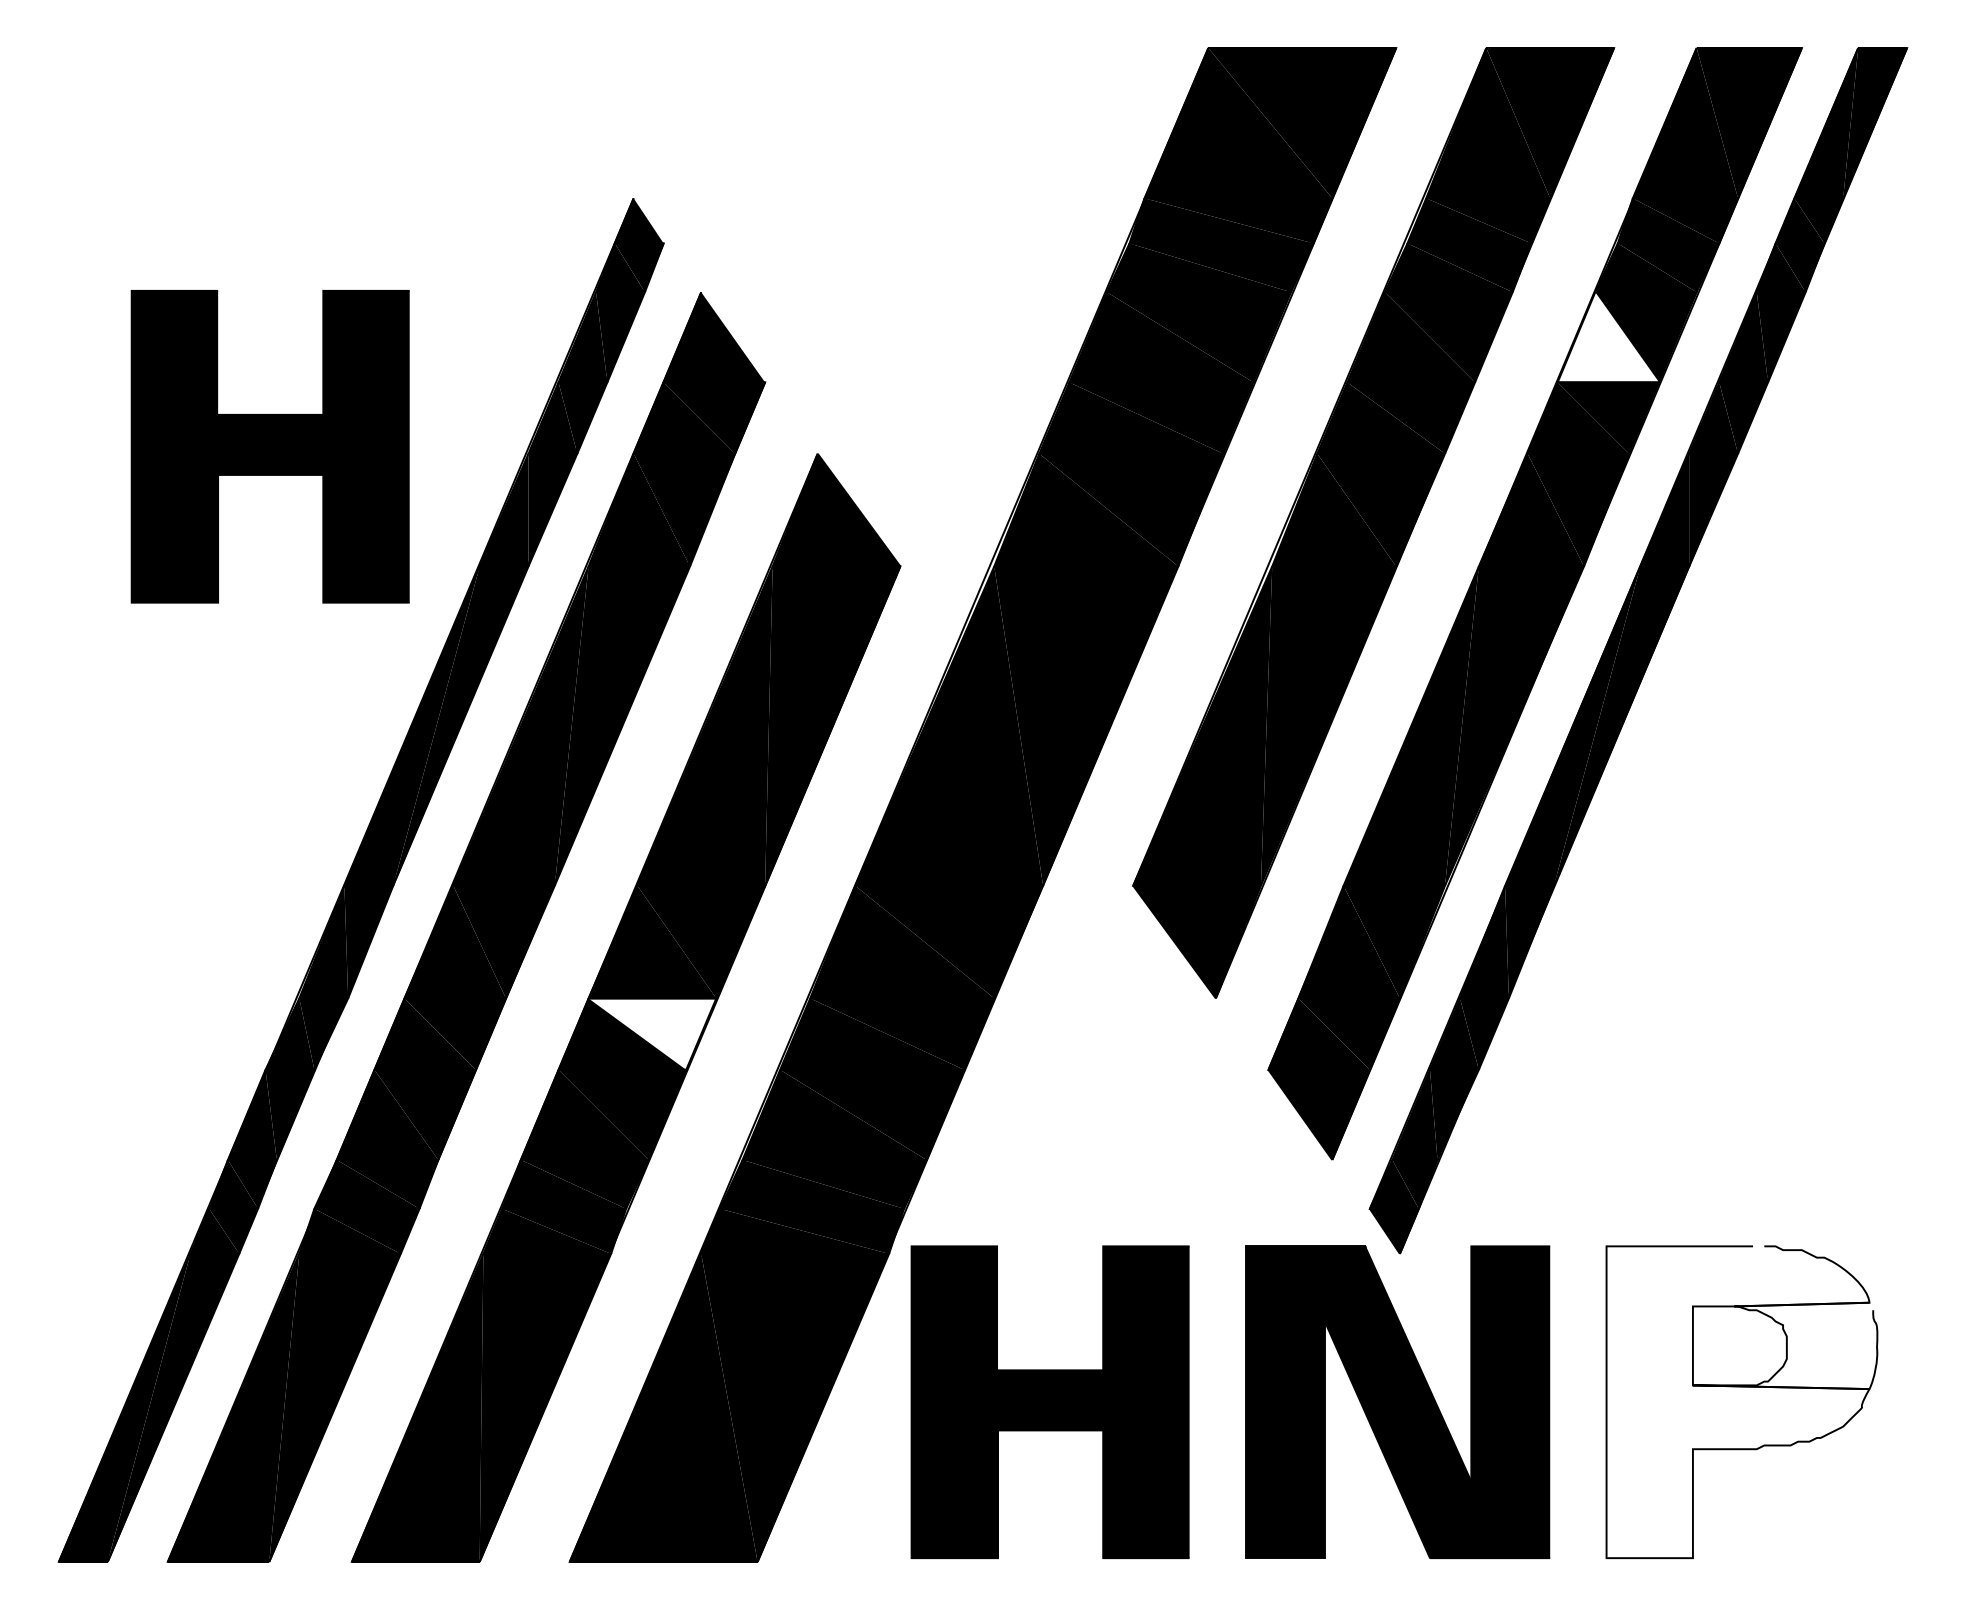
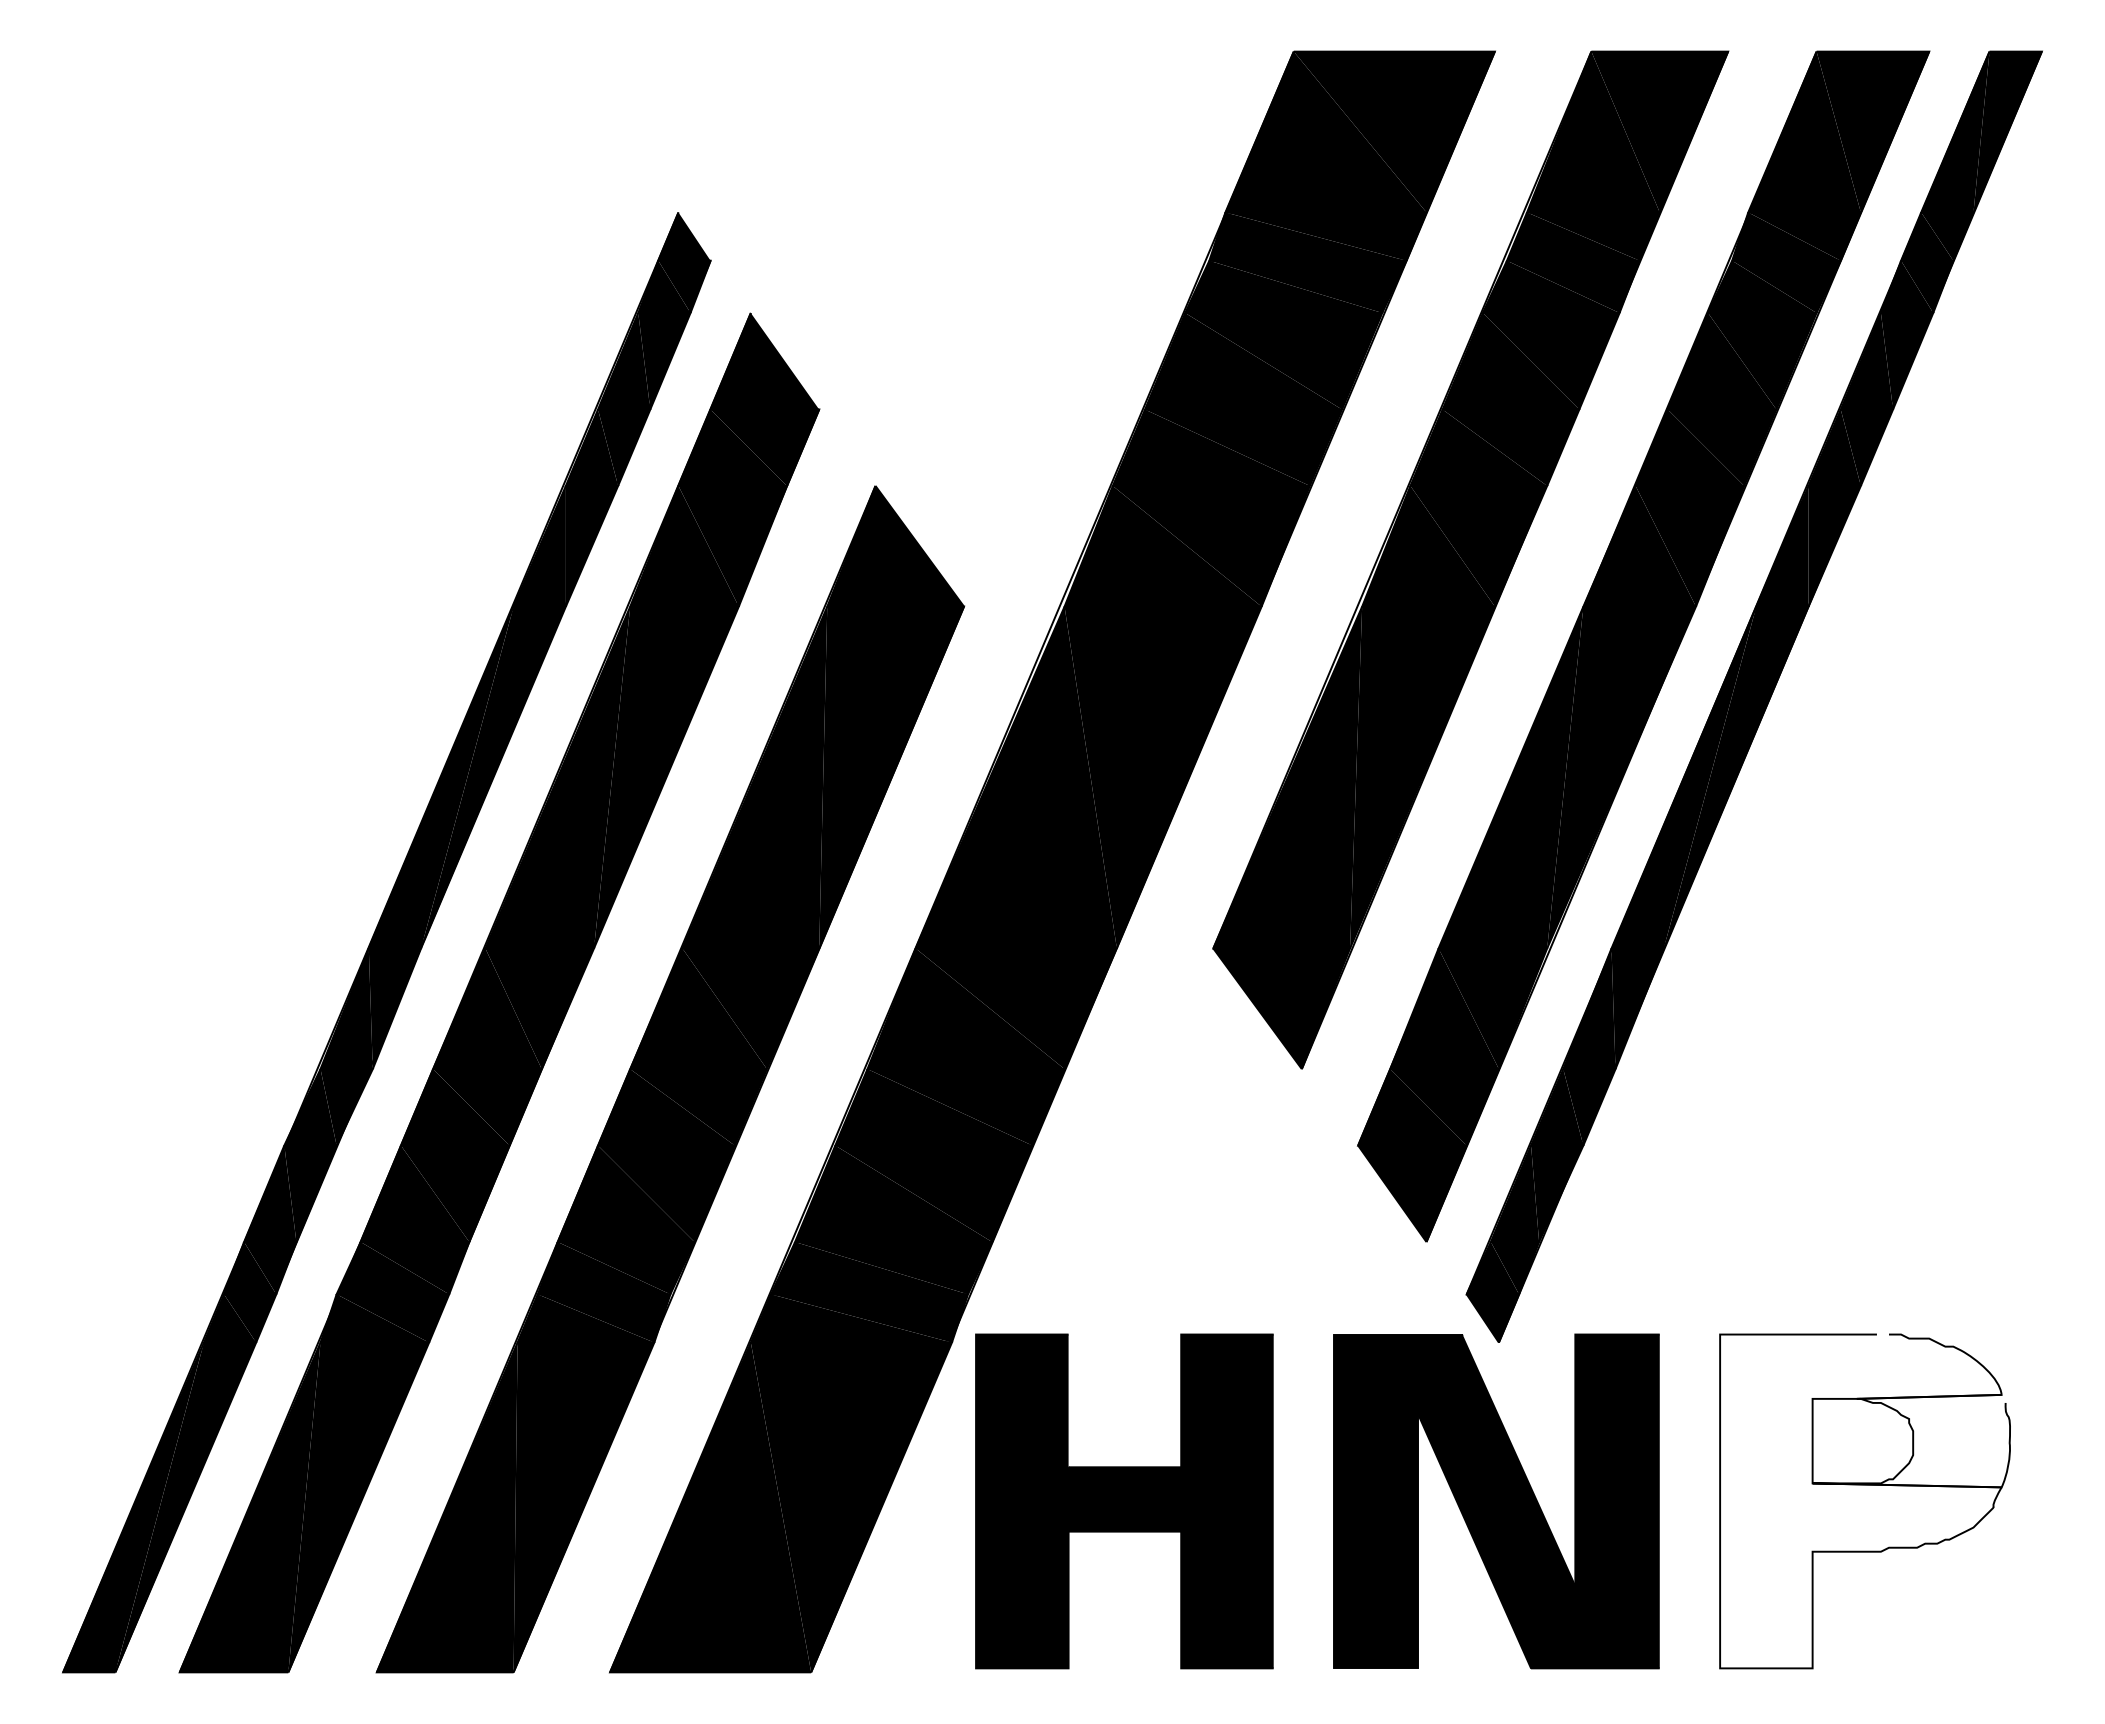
fill: (1607, 337) -> (1721, 361), added
part: (270, 446) -> (289, 478), removed
fill: (652, 1034) -> (698, 1107), added

